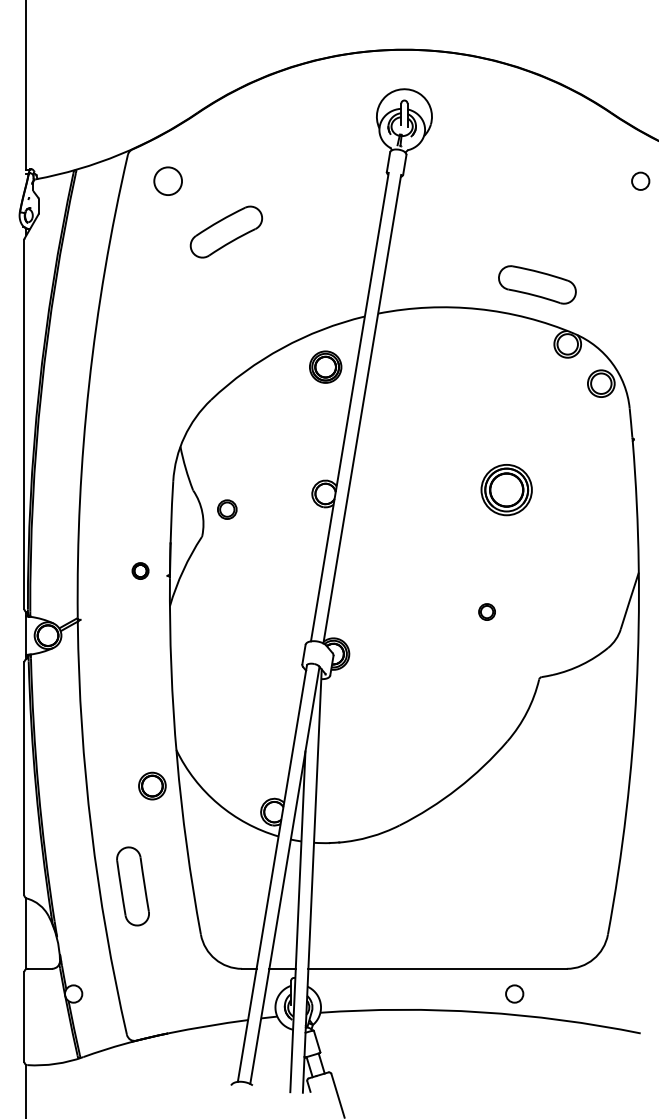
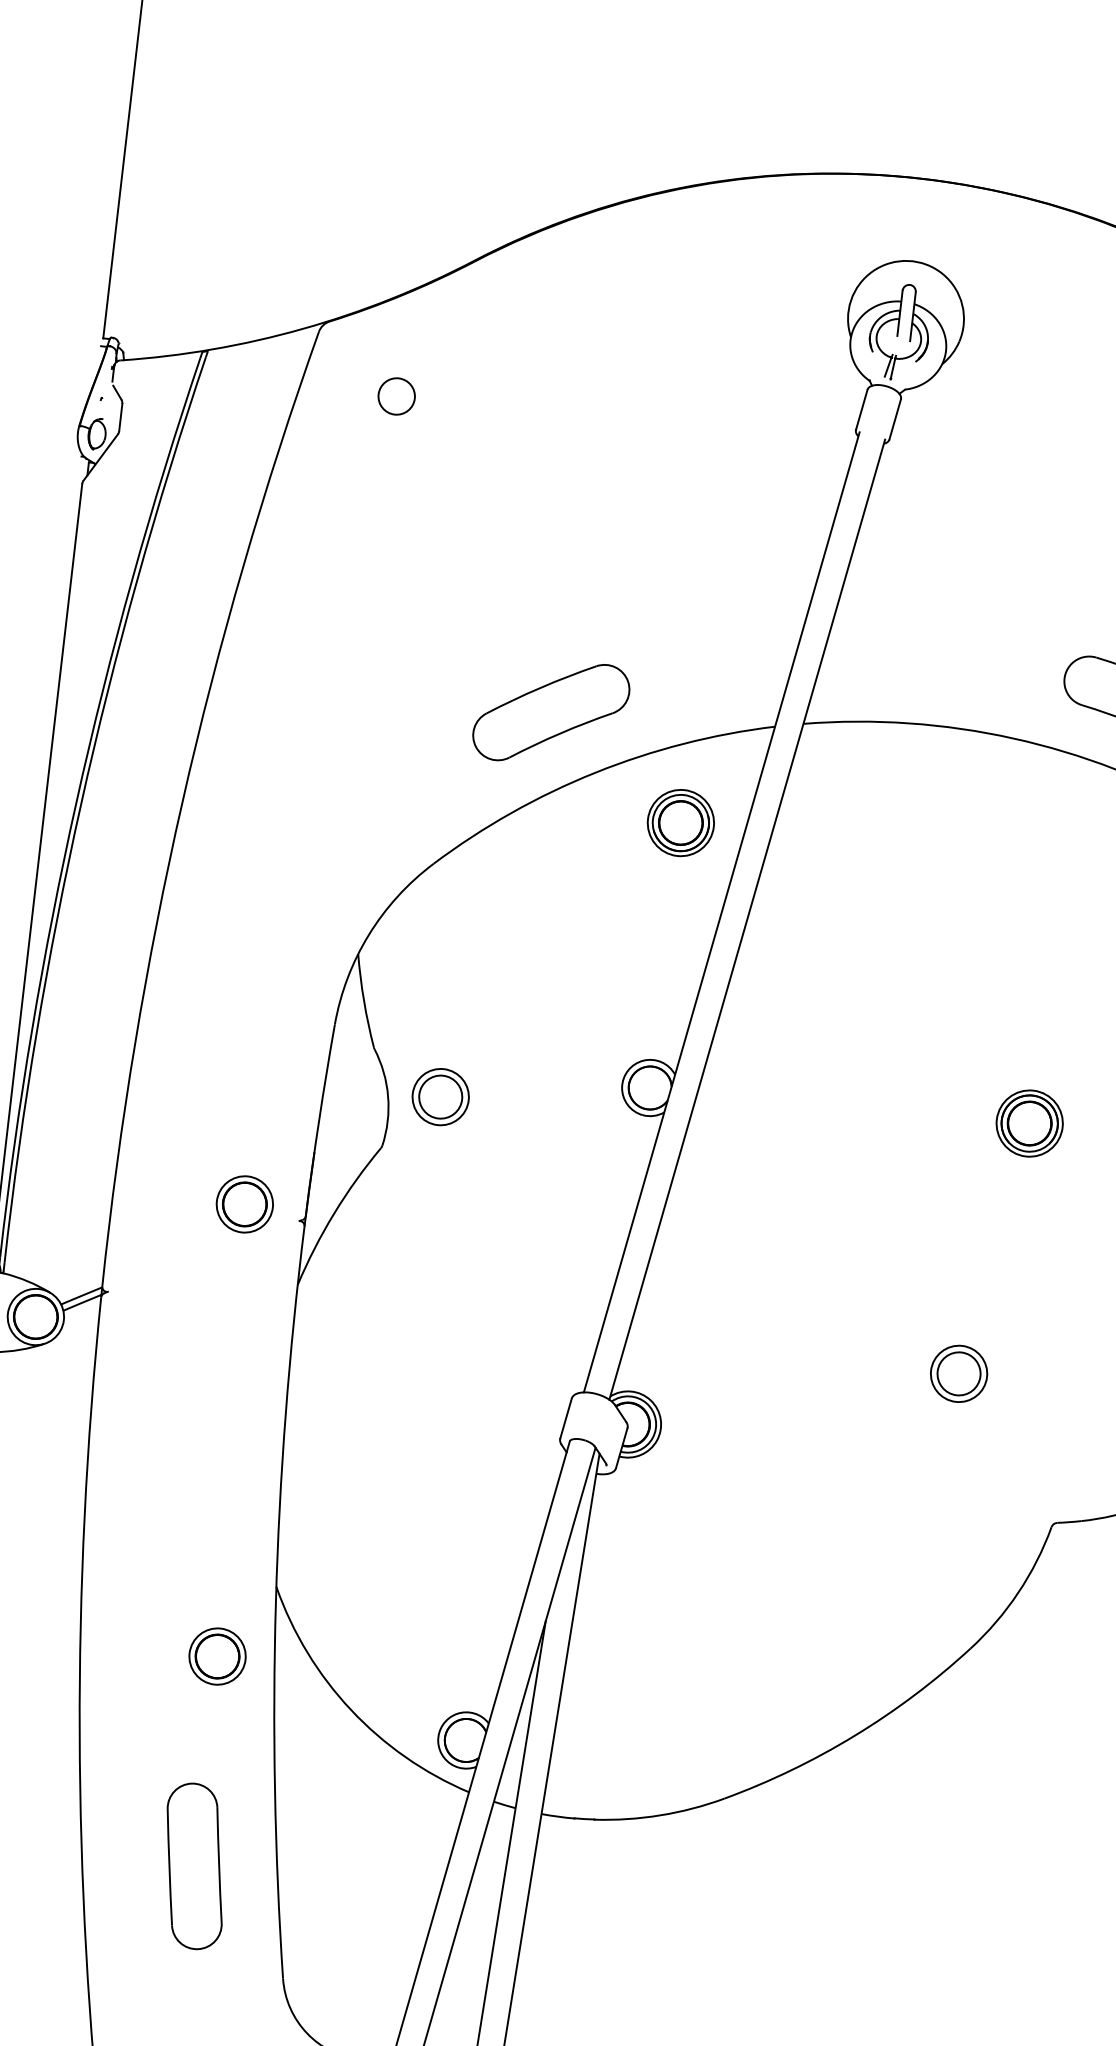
circle: (167, 180) -> (395, 394), size x0.62
part: (226, 231) -> (551, 711), moved
part: (506, 489) -> (1029, 1122), size x0.62
part: (227, 509) -> (441, 1096), size x1.43
part: (140, 570) -> (244, 1203), size x1.67
part: (486, 611) -> (957, 1372), size x1.67
part: (132, 886) -> (193, 1866), moved

